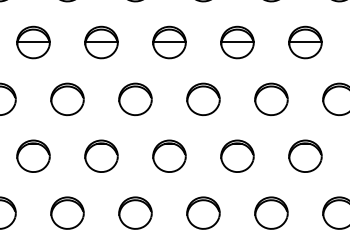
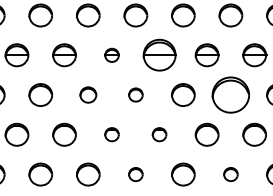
part: (100, 42) -> (111, 55), size x0.6
part: (169, 42) -> (159, 55), size x1.4
part: (67, 98) -> (88, 94), size x0.7
part: (135, 98) -> (135, 94), size x0.6
part: (270, 98) -> (230, 94), size x1.6
part: (100, 155) -> (111, 134), size x0.6
part: (169, 155) -> (159, 134), size x0.6
part: (135, 213) -> (135, 174), size x0.6
part: (270, 213) -> (230, 174), size x0.6

